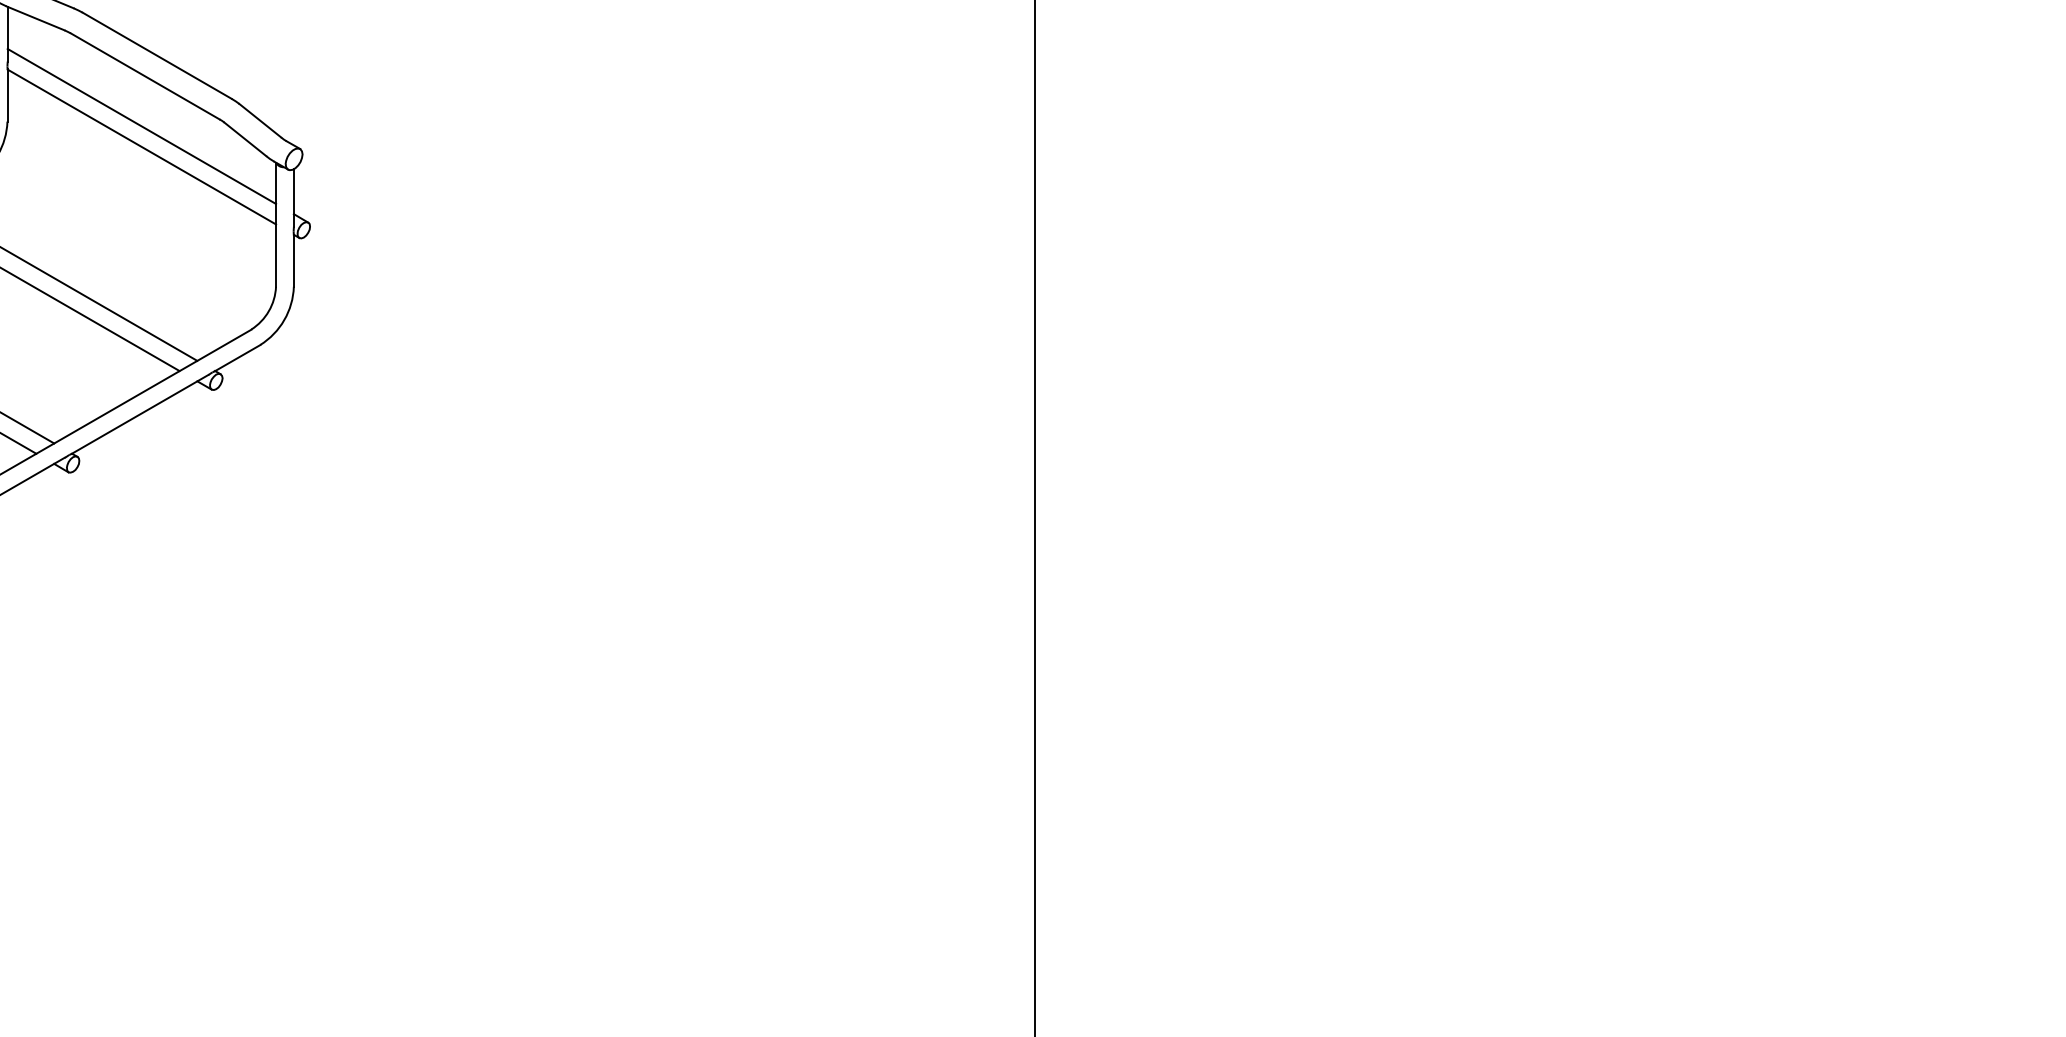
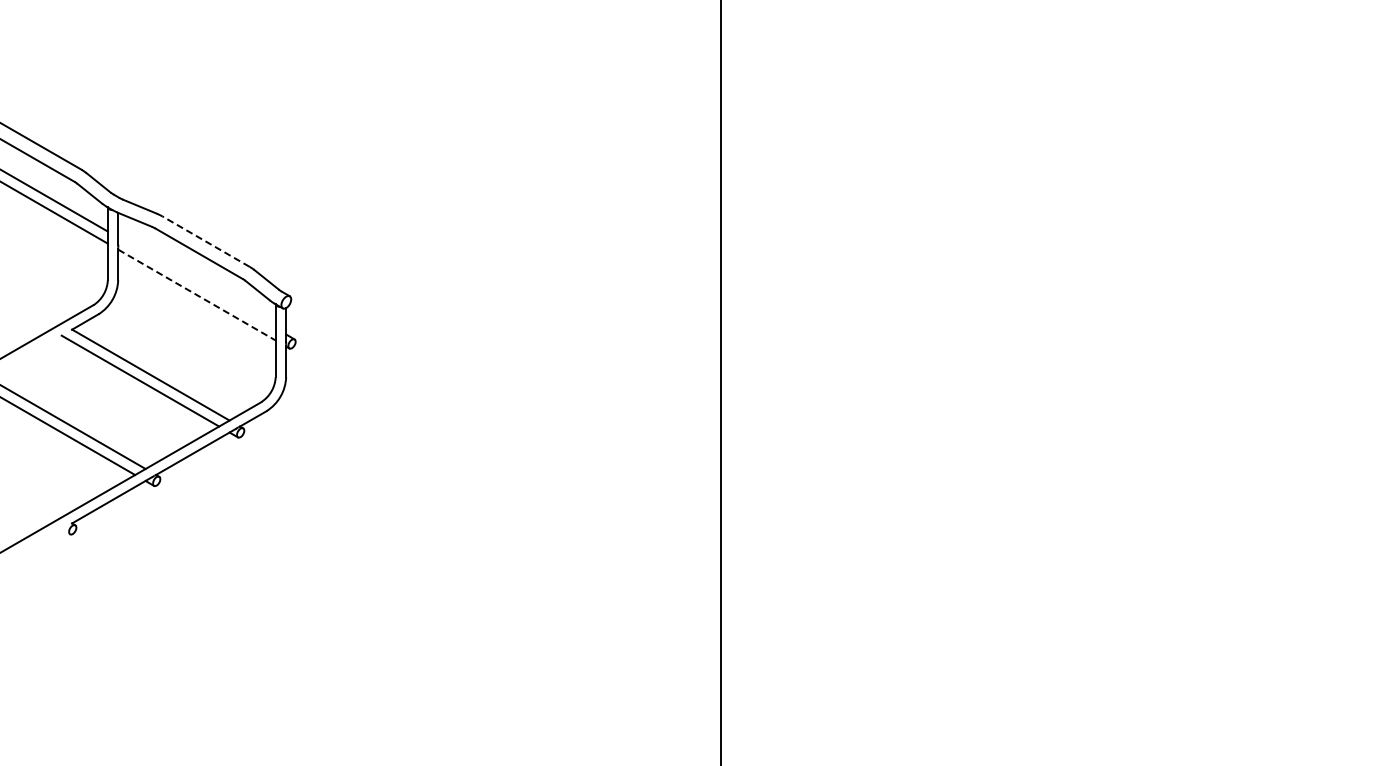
line: (156, 55) -> (205, 241), solid -> dashed
line: (140, 125) -> (196, 282), removed
line: (142, 147) -> (197, 295), solid -> dashed

